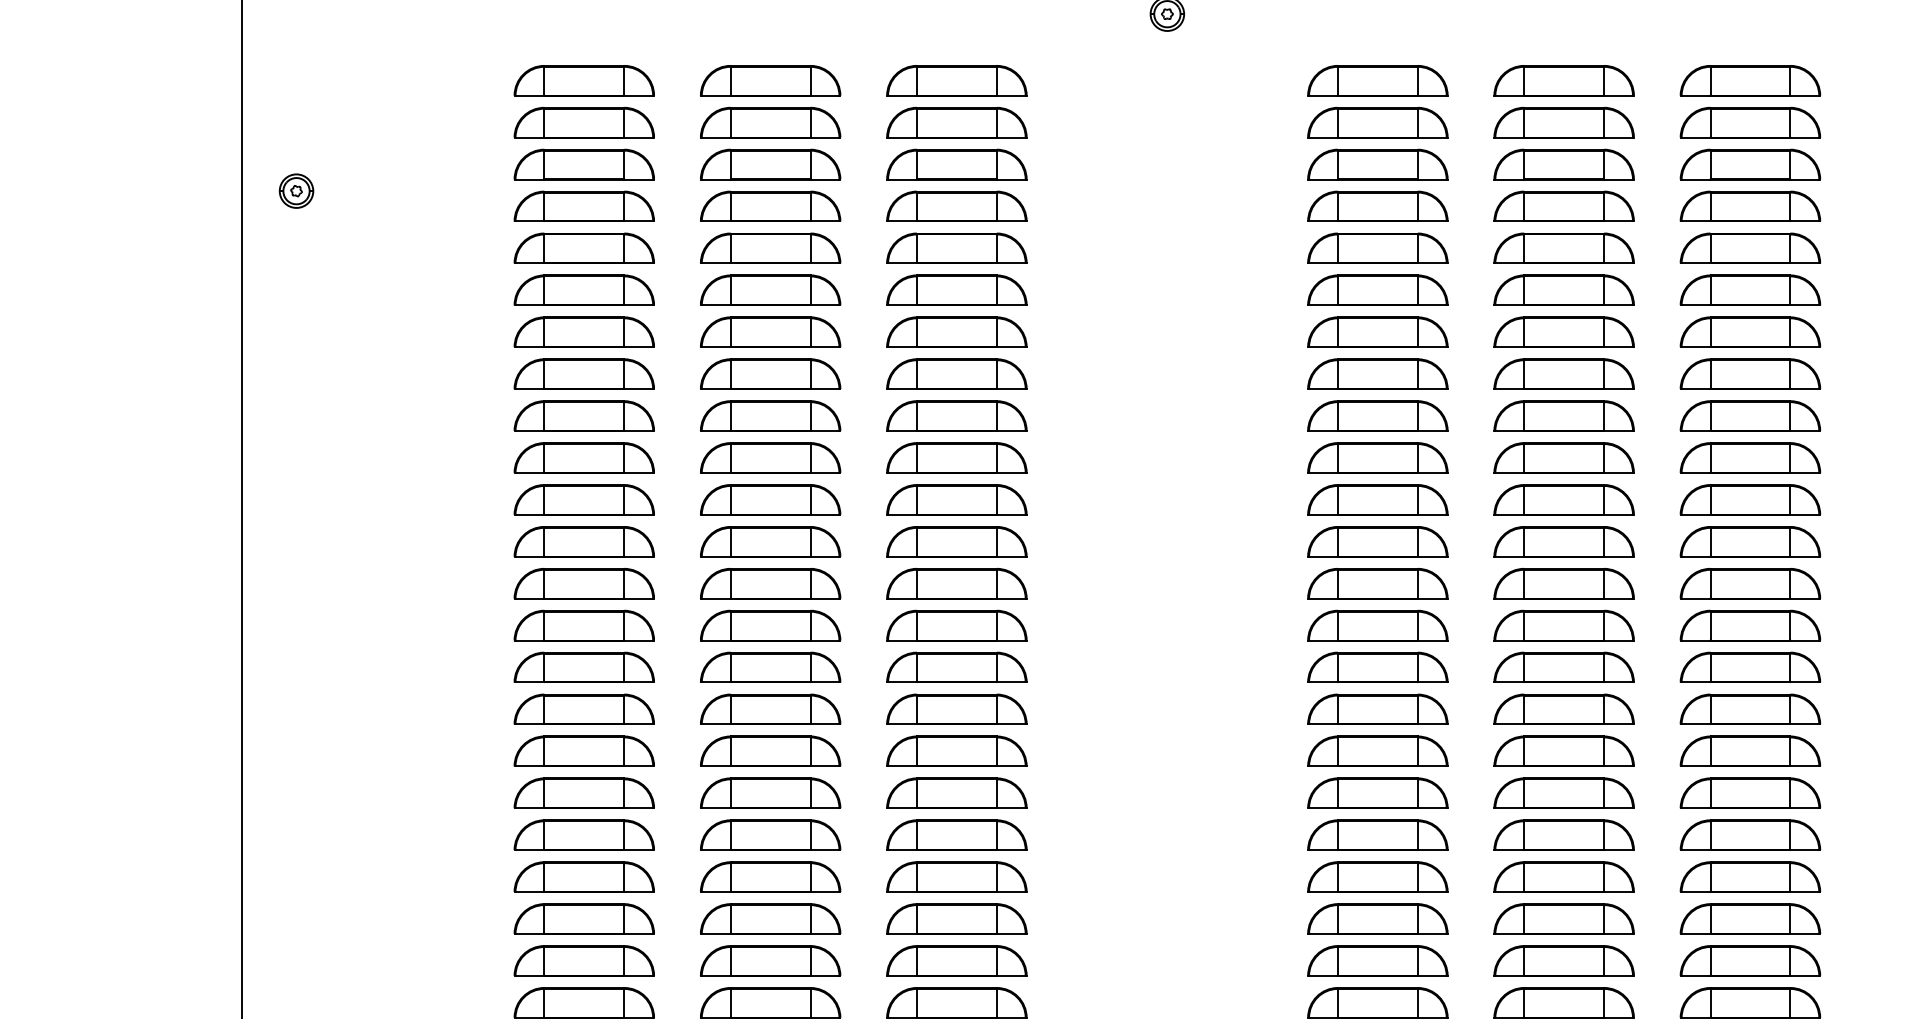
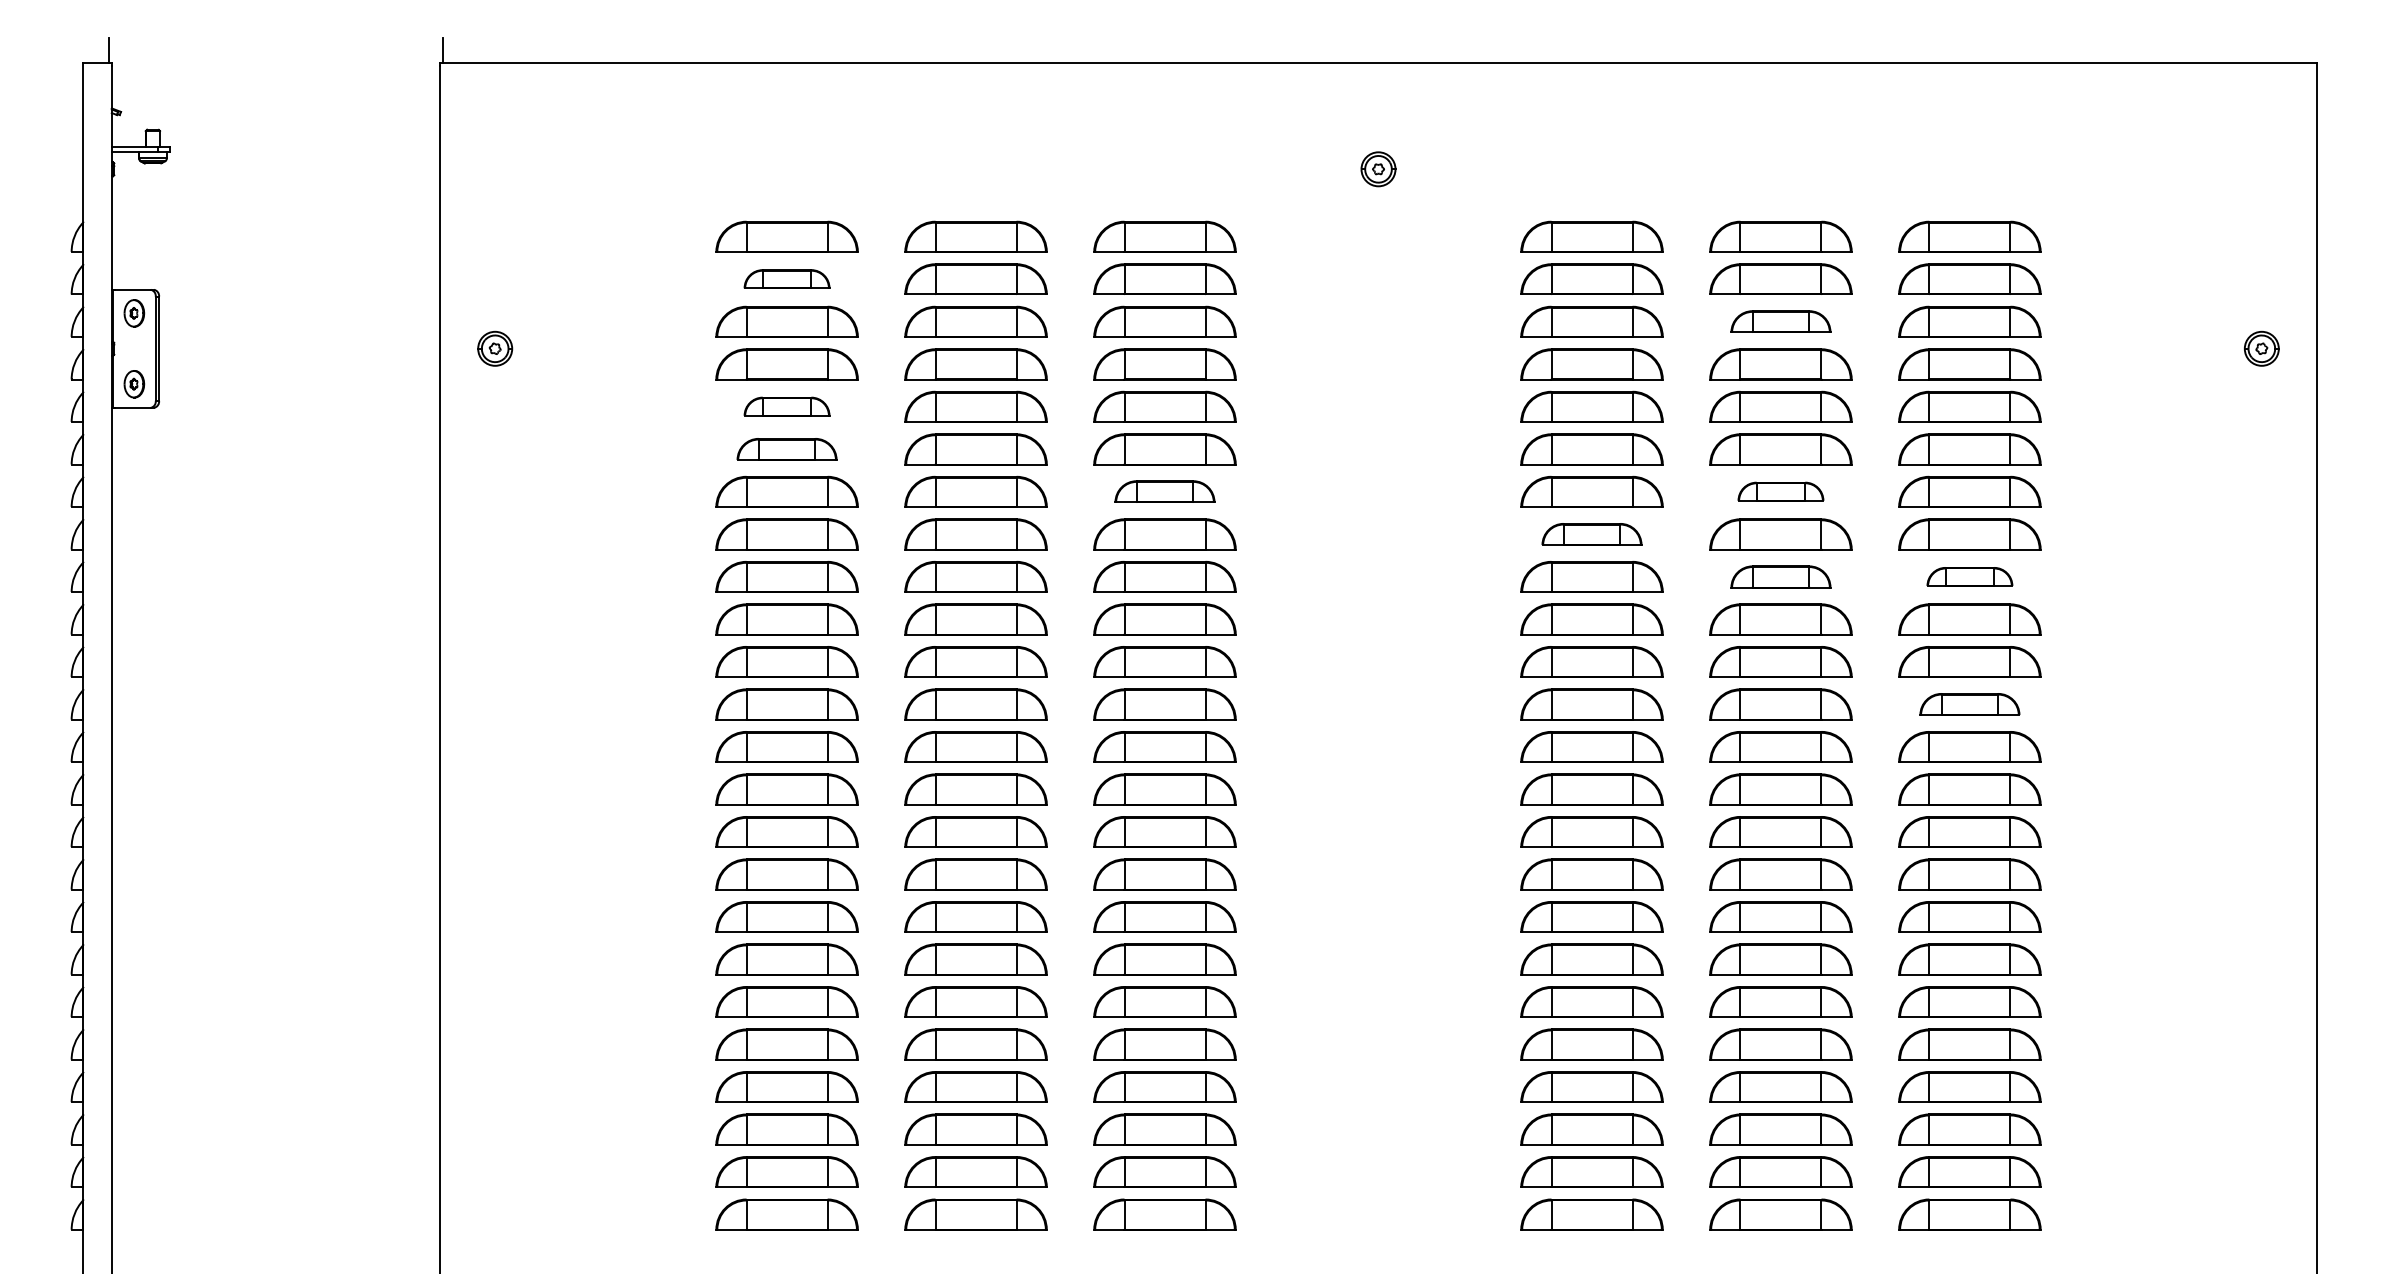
part: (583, 121) -> (786, 278), size x0.6
part: (1563, 164) -> (1780, 321), size x0.7
part: (583, 248) -> (786, 406), size x0.6
part: (583, 290) -> (786, 449), size x0.7
part: (956, 331) -> (1164, 491), size x0.7
part: (1563, 331) -> (1780, 491), size x0.6
part: (1377, 374) -> (1591, 534), size x0.7
part: (1563, 415) -> (1780, 576), size x0.7
part: (1750, 415) -> (1969, 576), size x0.6
part: (1750, 541) -> (1969, 704), size x0.7

